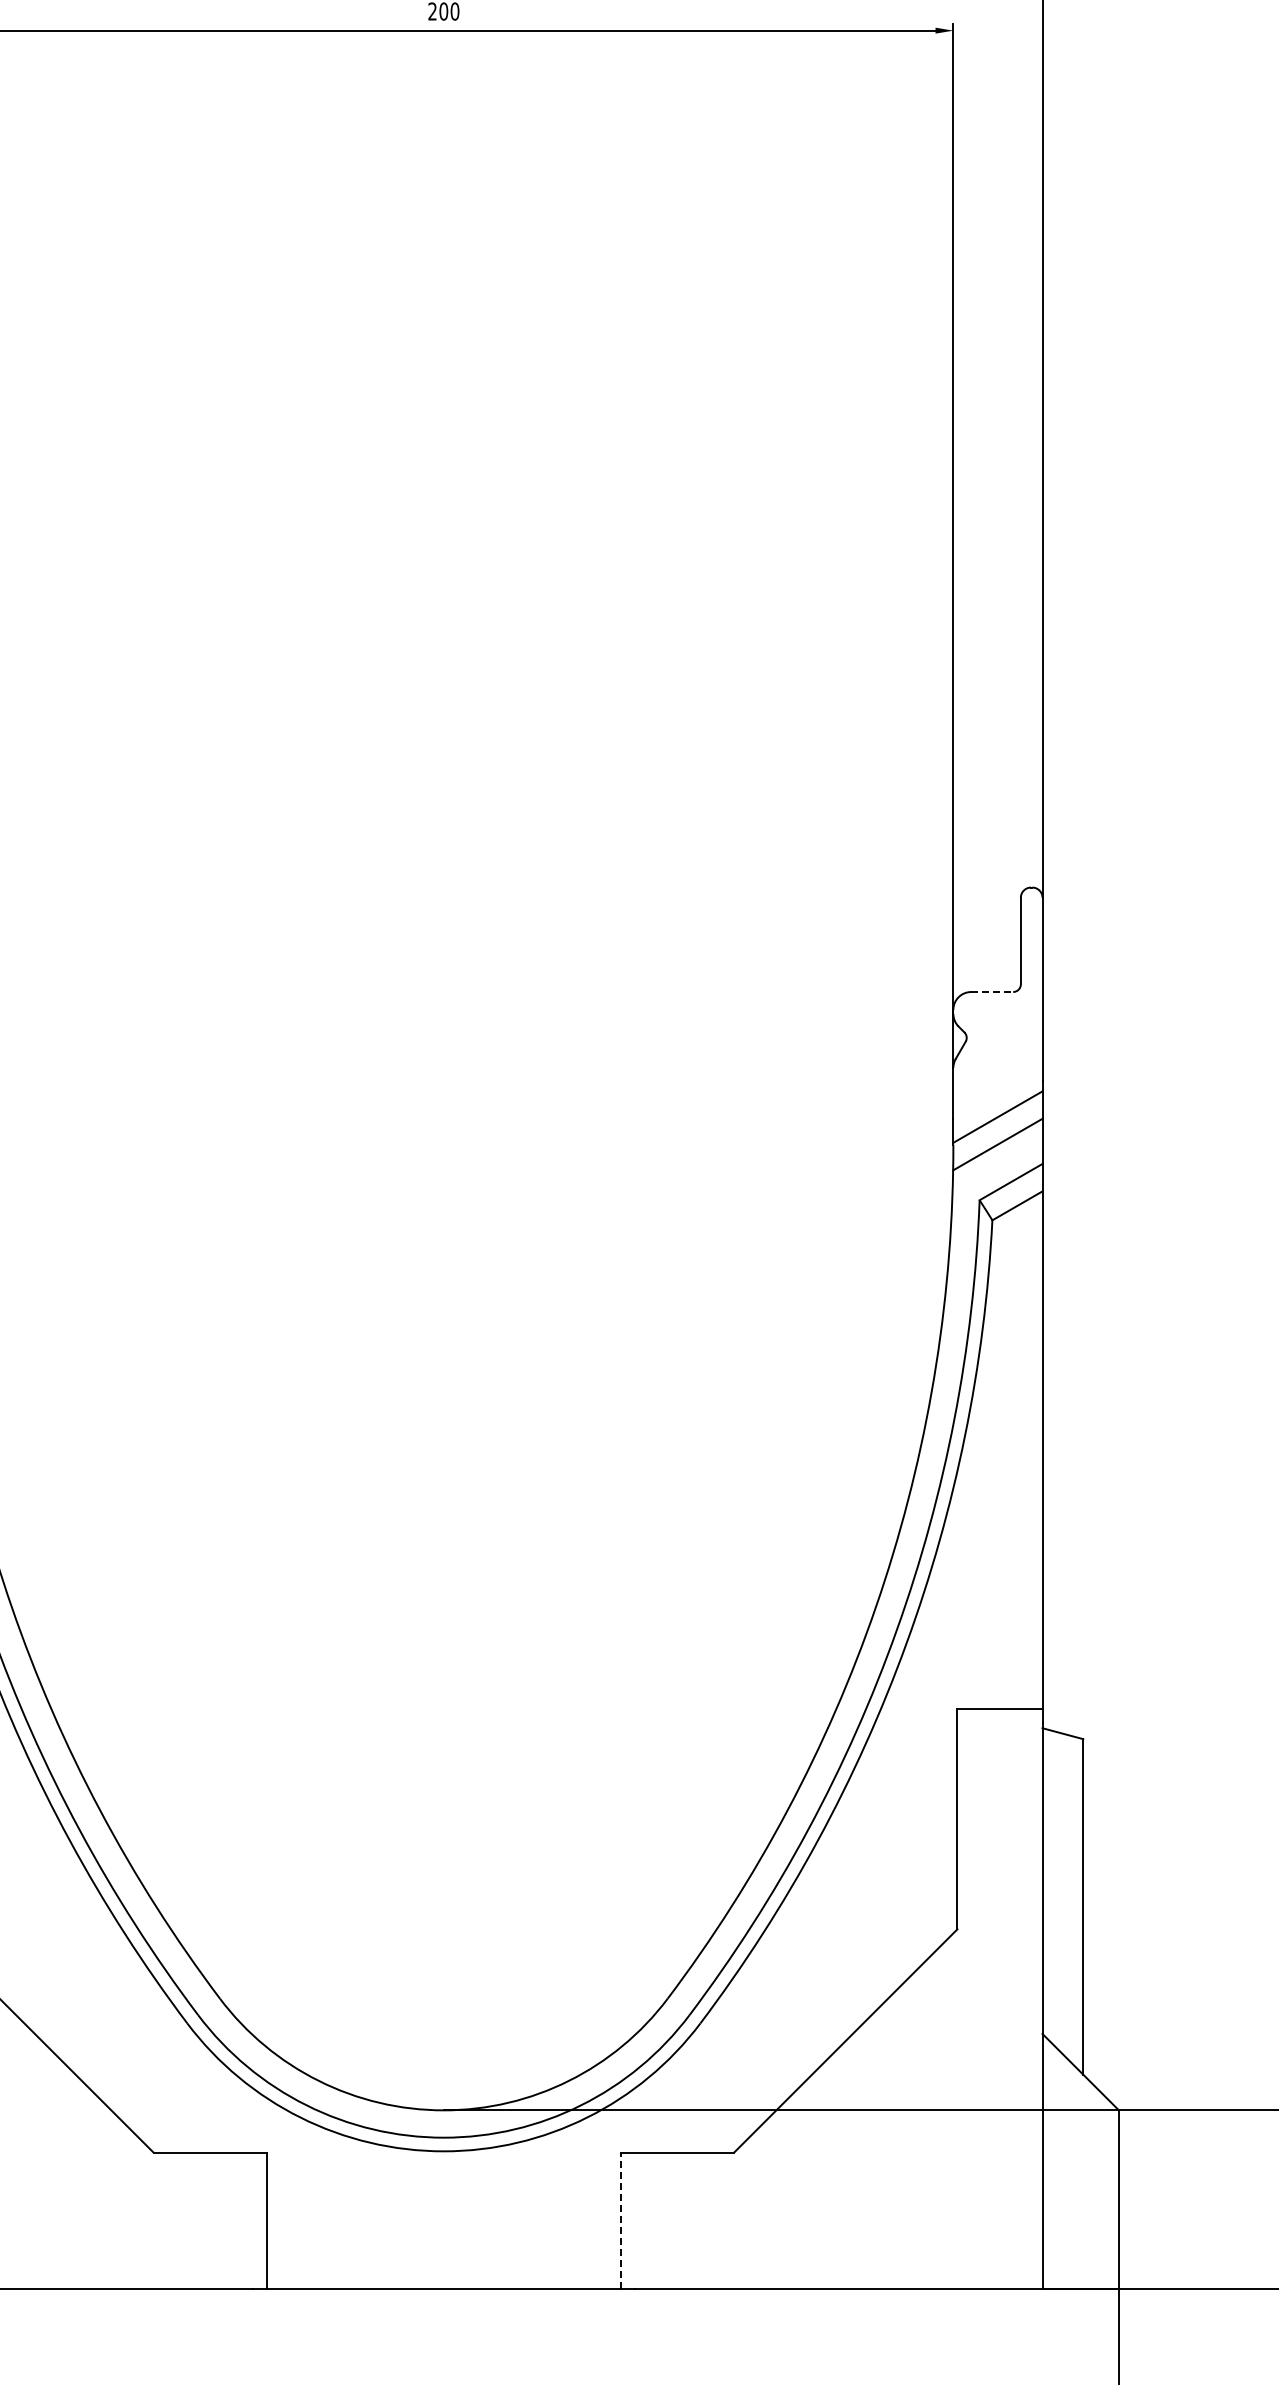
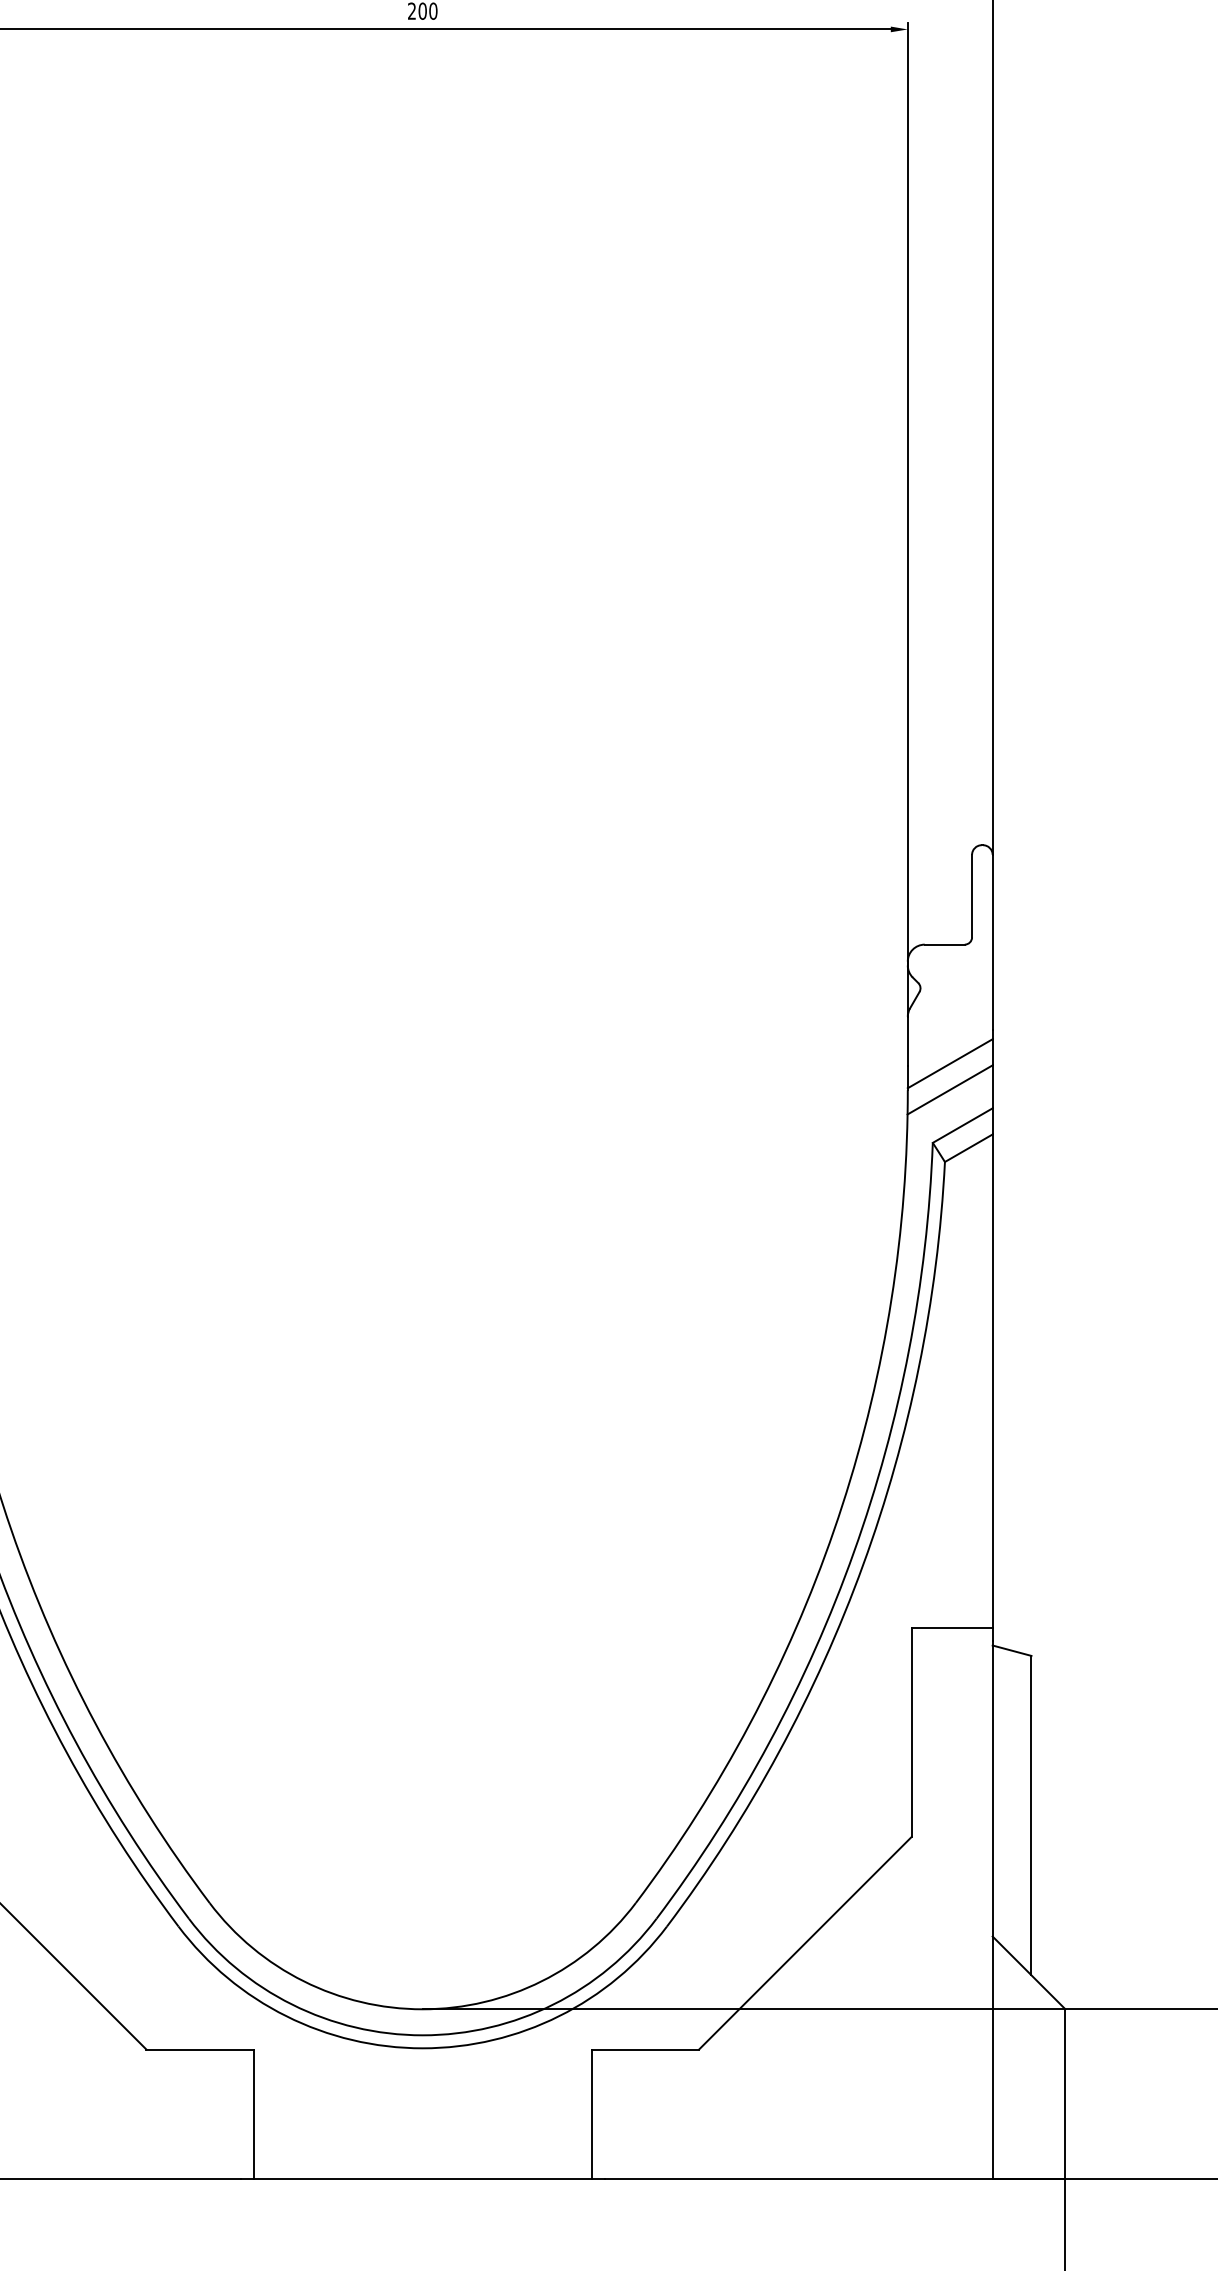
line: (992, 992) -> (945, 945), dashed -> solid
line: (621, 2220) -> (591, 2114), dashed -> solid

